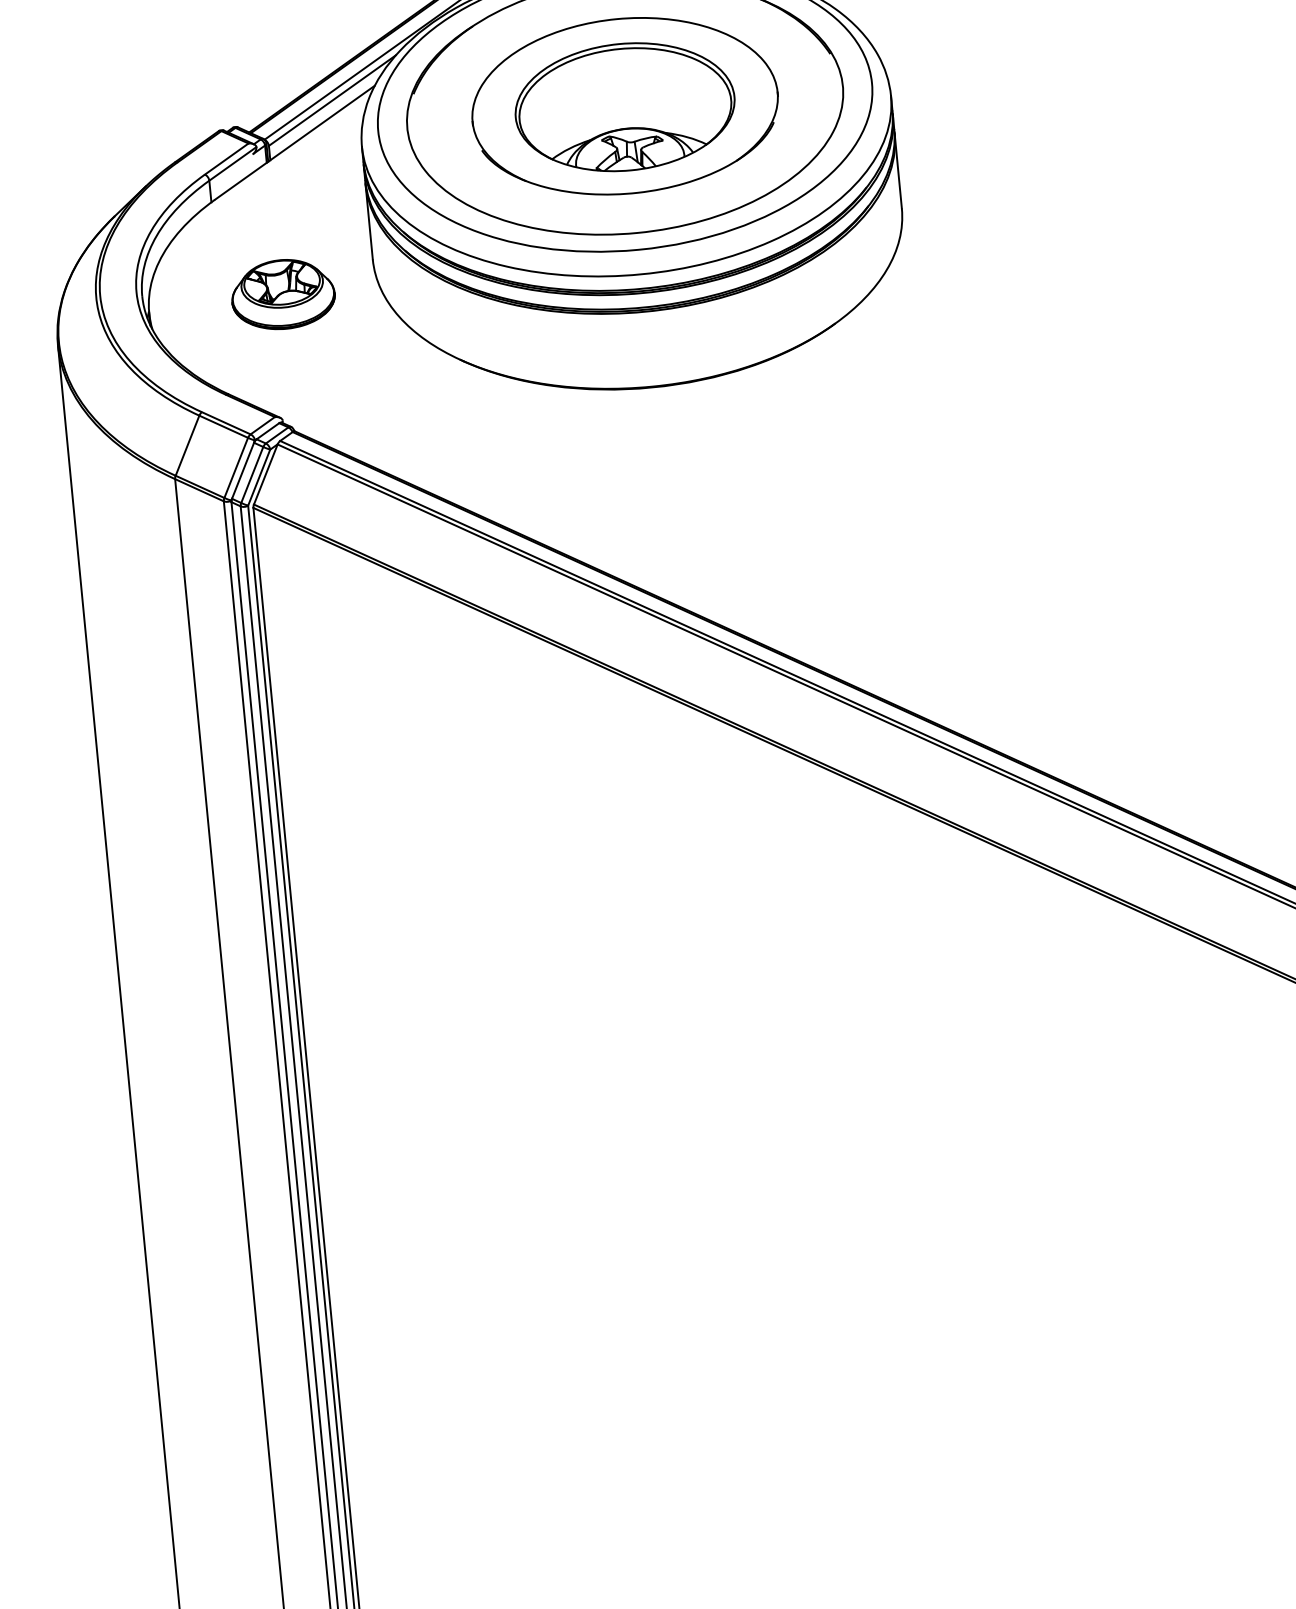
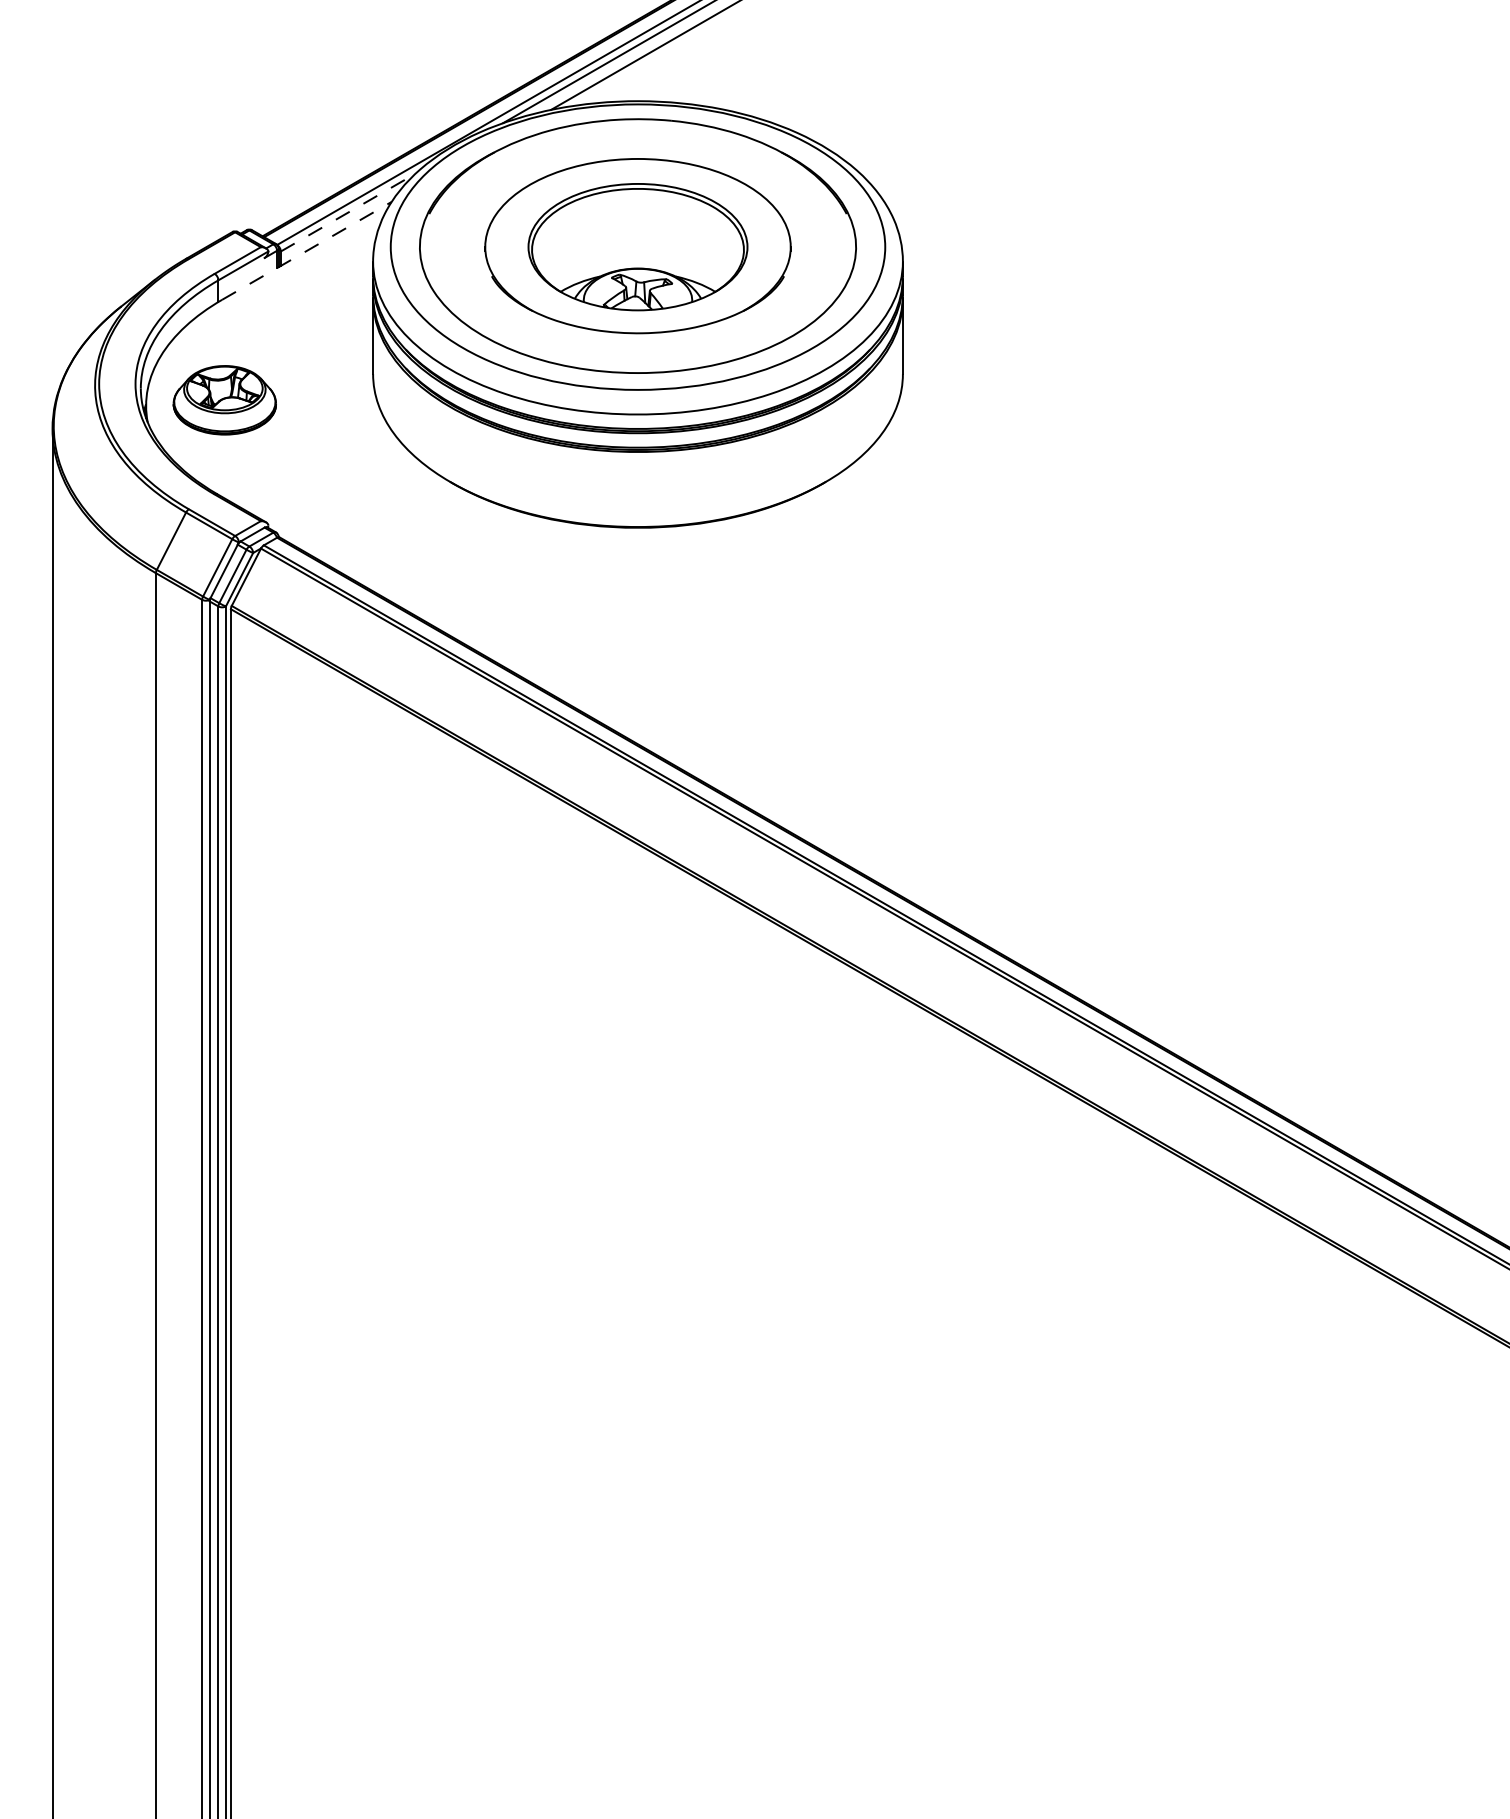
line: (332, 100) -> (348, 212), solid -> dashed
line: (294, 142) -> (306, 250), solid -> dashed
part: (282, 294) -> (224, 400), moved

